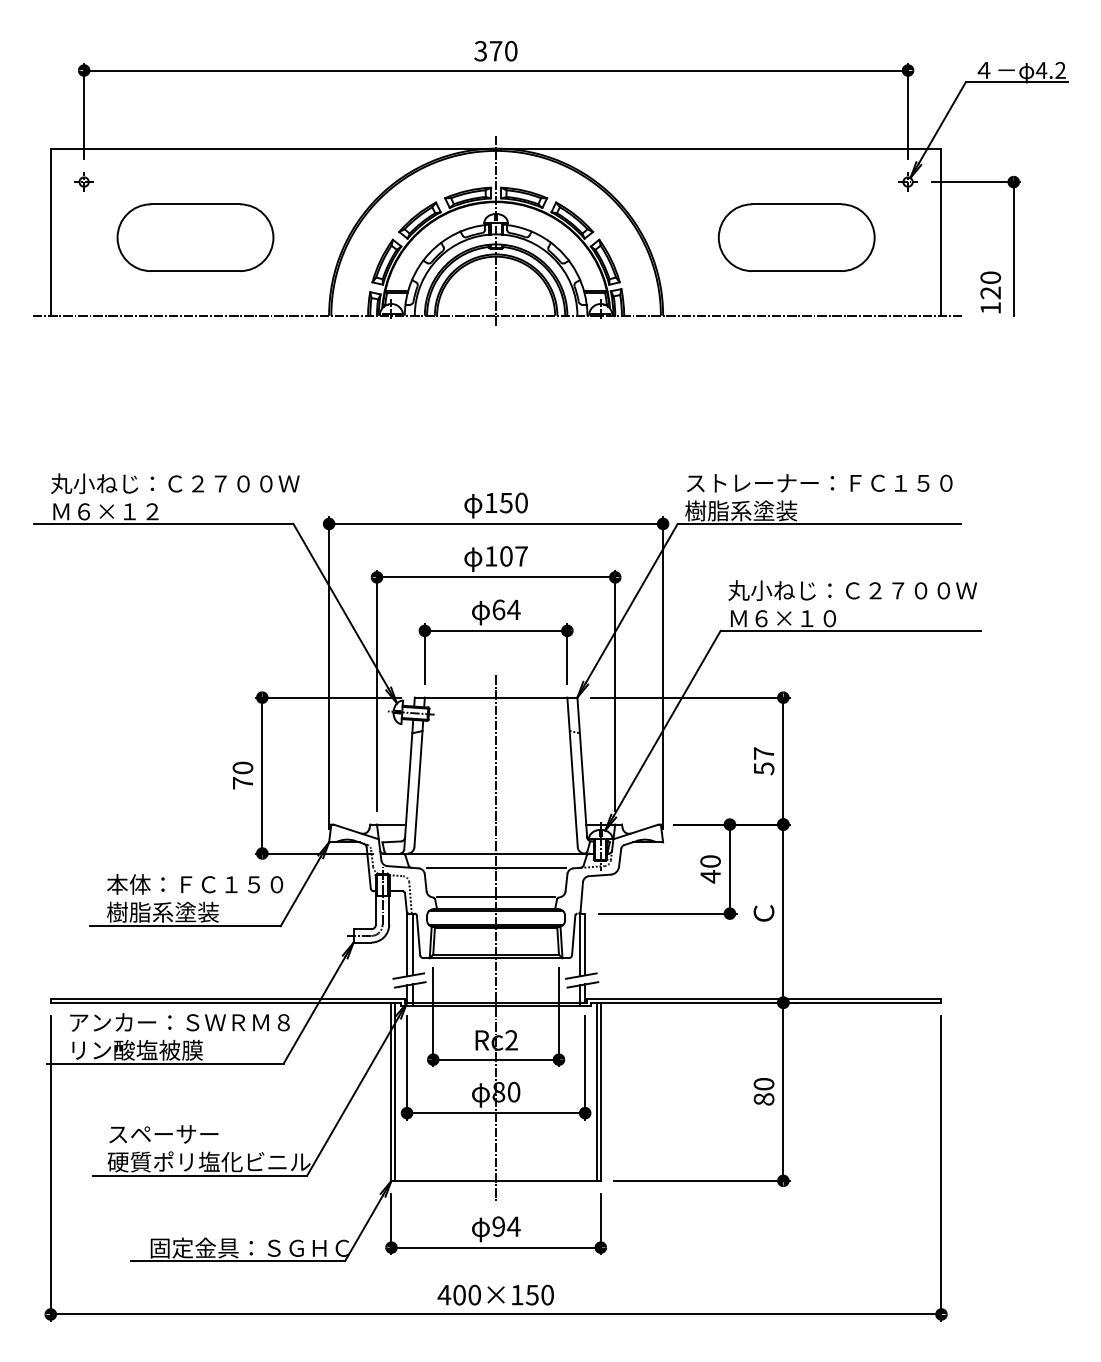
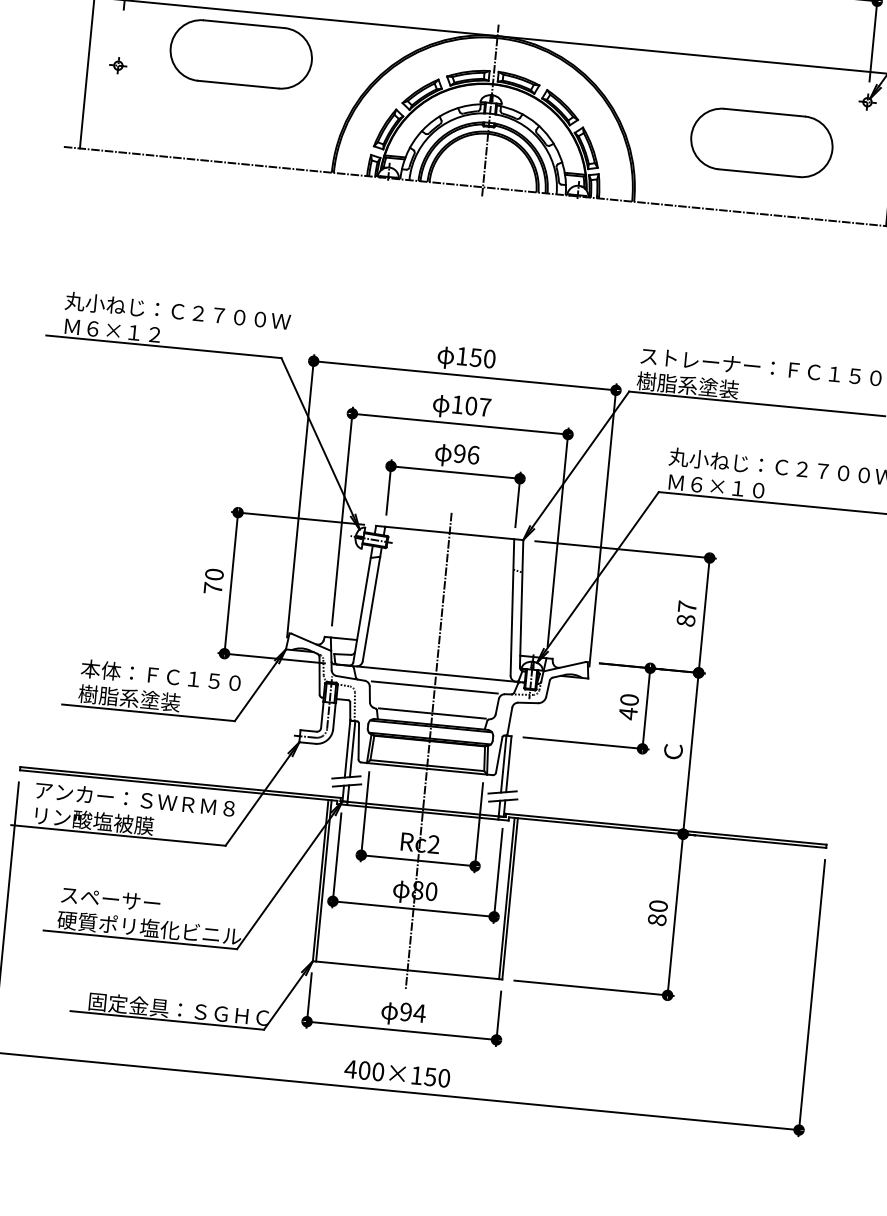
part: (83, 181) -> (117, 65), moved
part: (195, 237) -> (241, 54), moved
text: (506, 609) -> (466, 454), 64 -> 96
text: (763, 768) -> (685, 620), 57 -> 87

